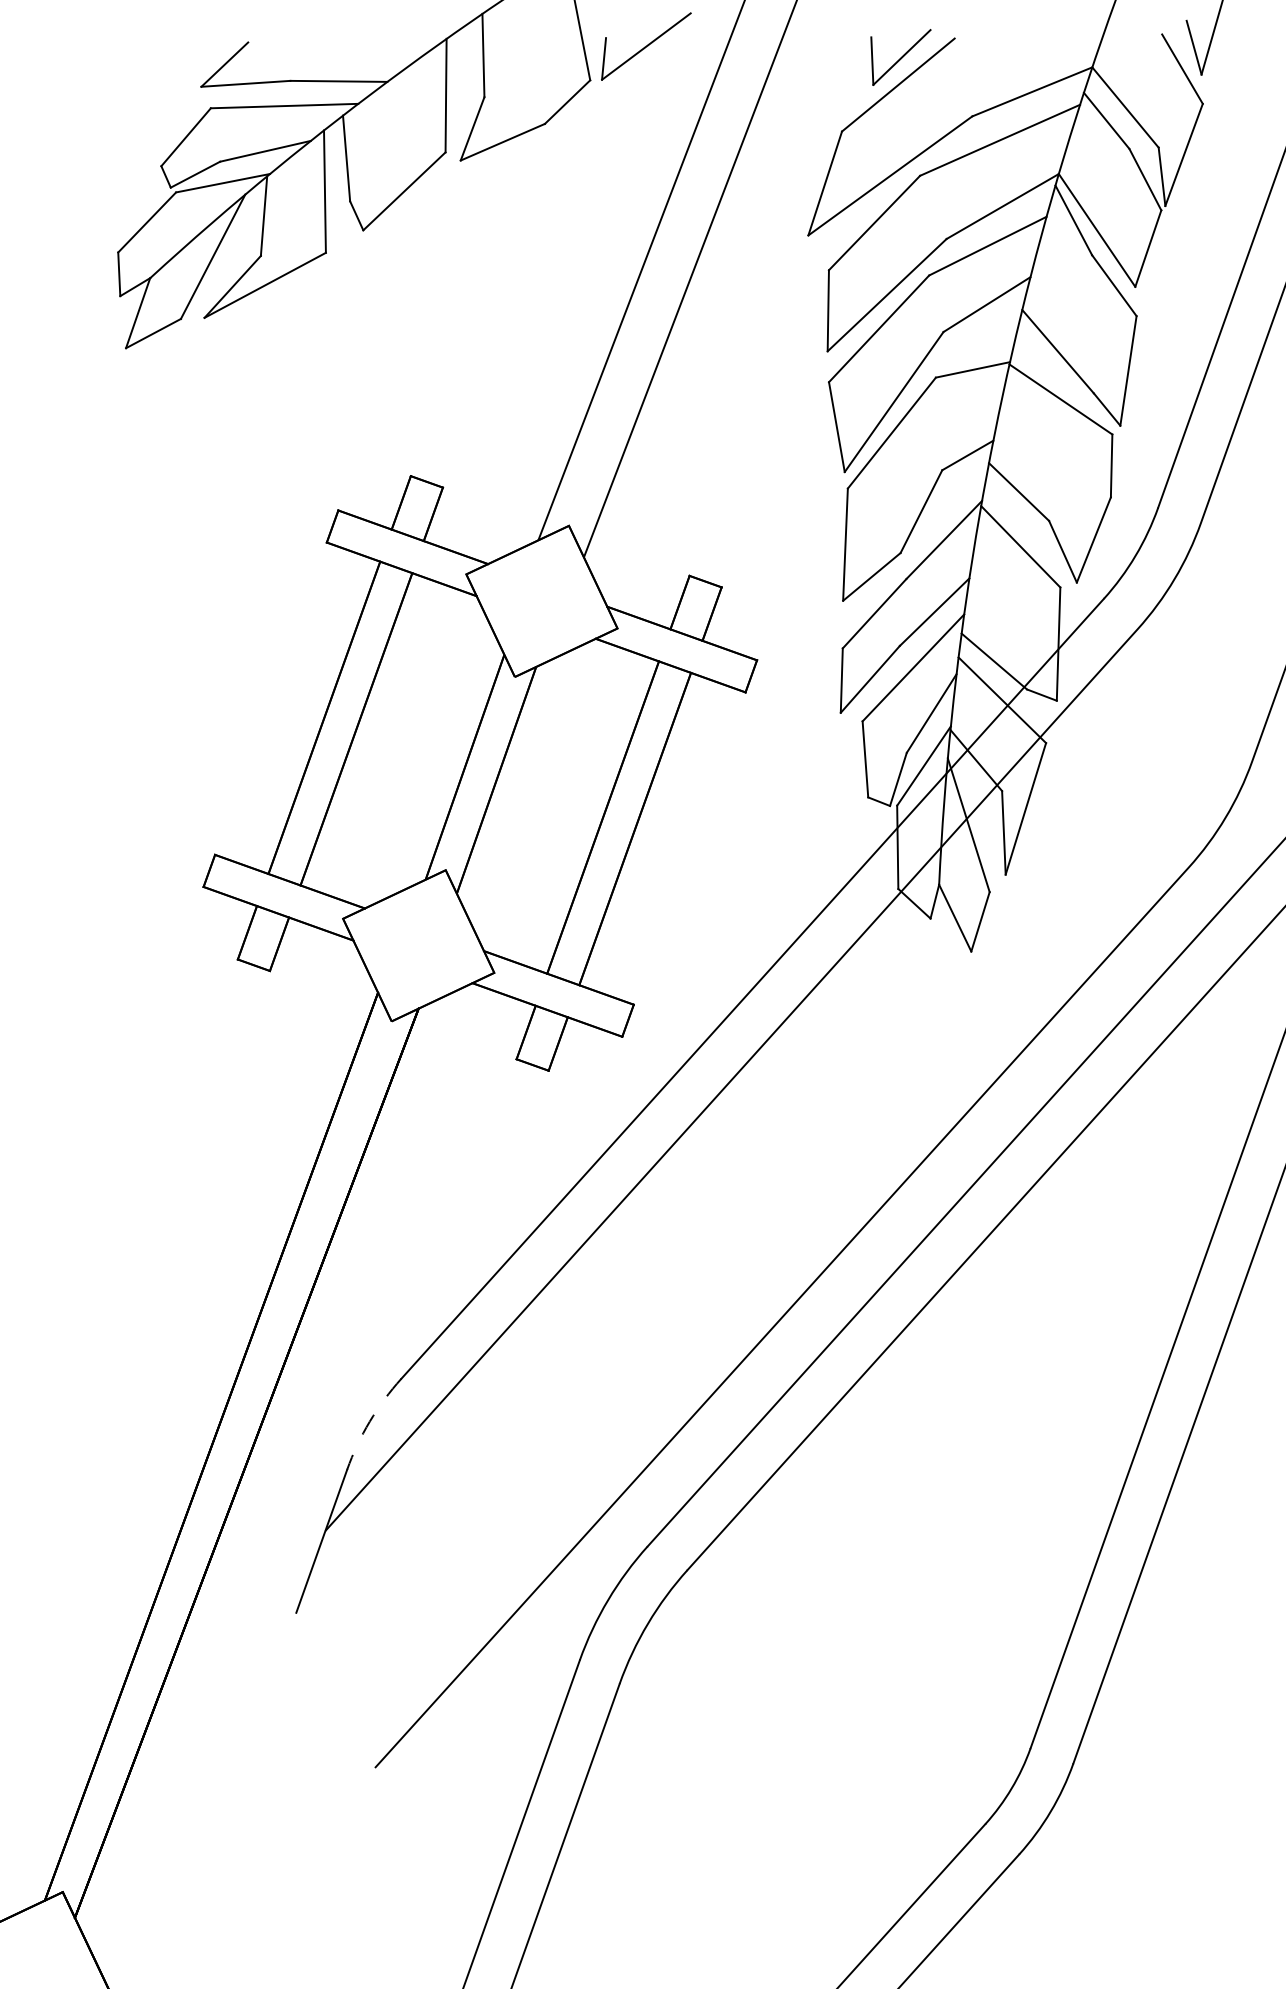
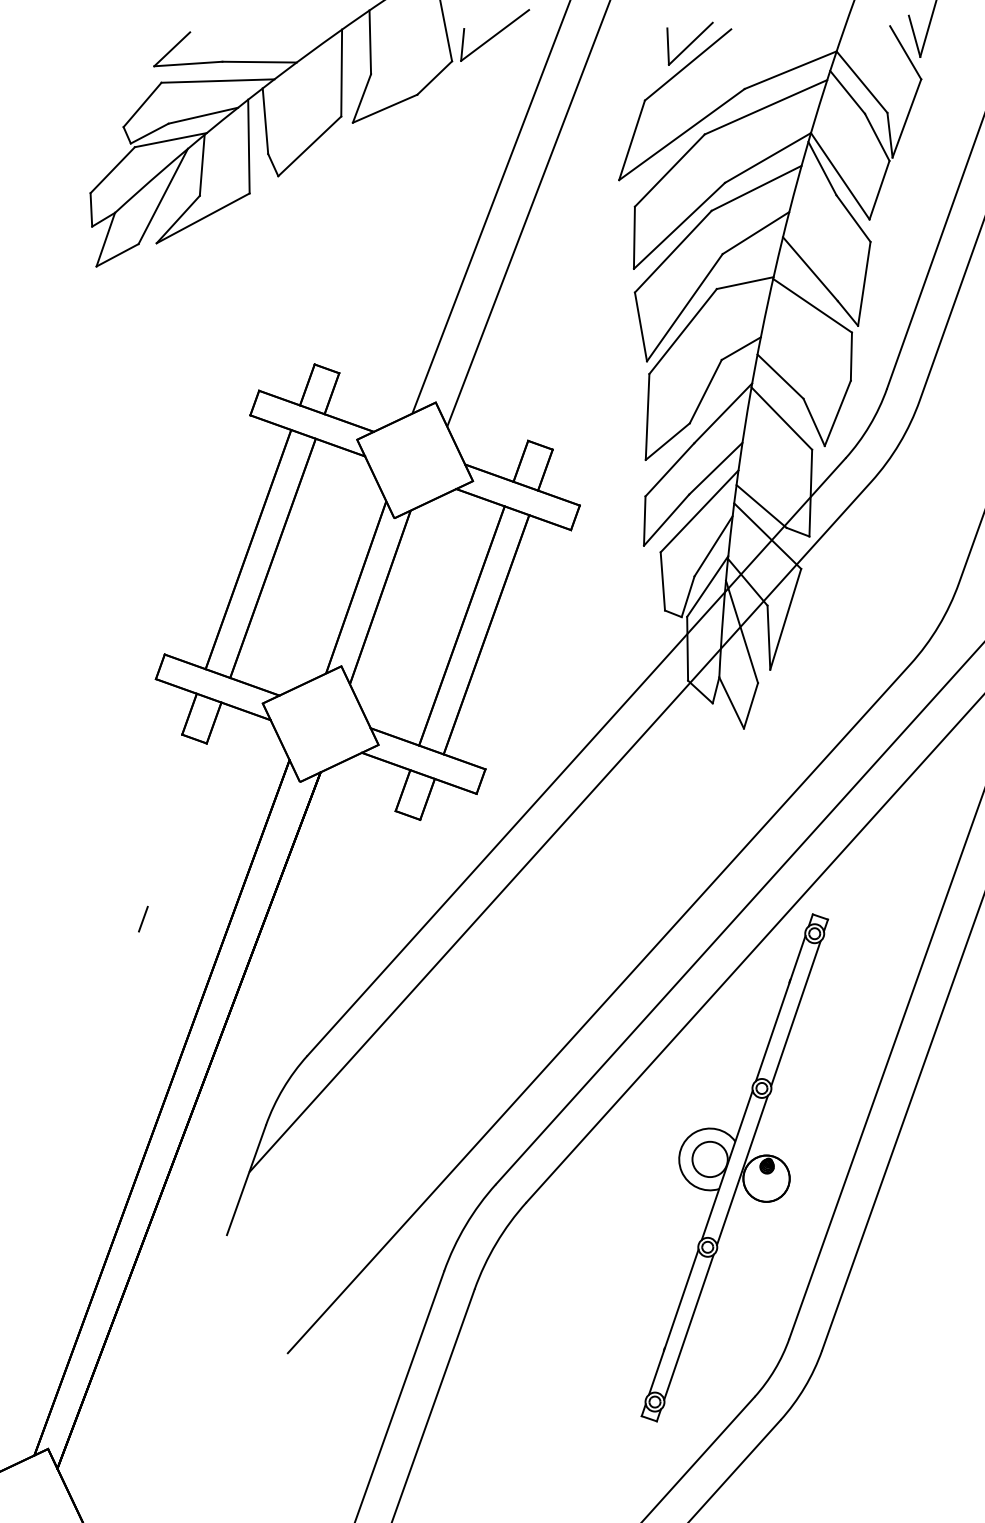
line: (186, 1200) -> (142, 919), added
arc: (369, 1421) -> (283, 1088), dashed -> solid
part: (959, 1525) -> (734, 1168), added

